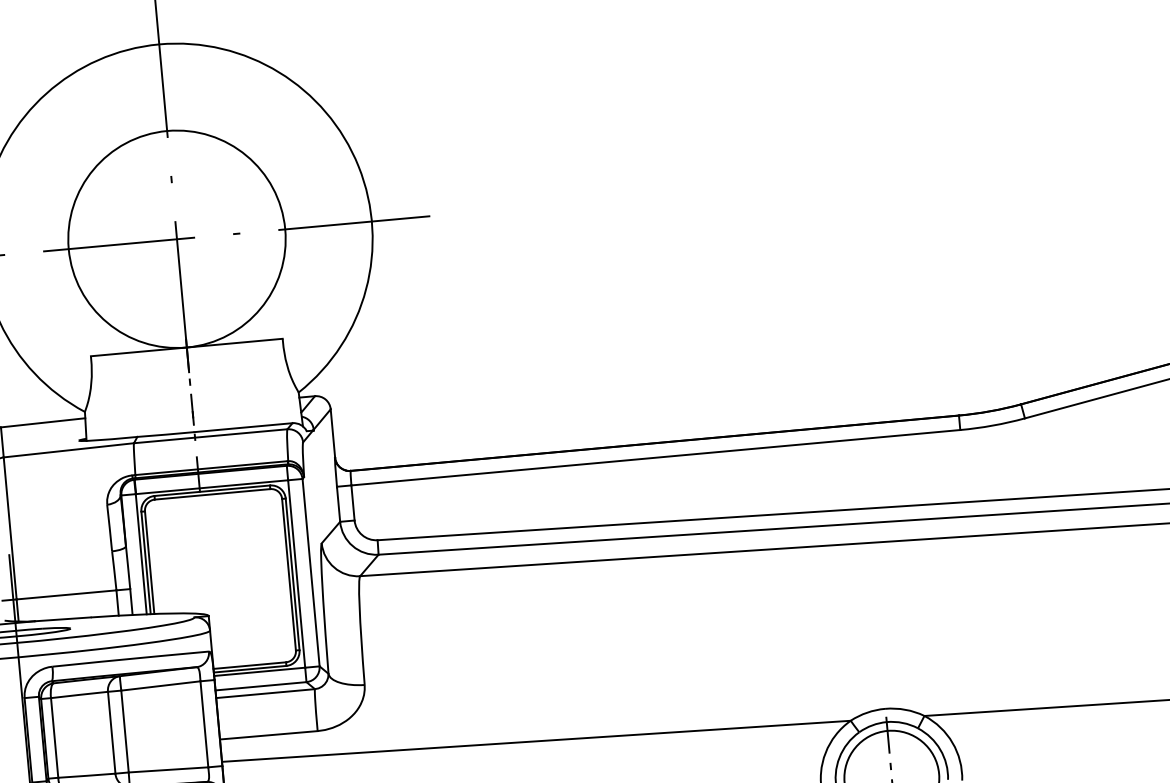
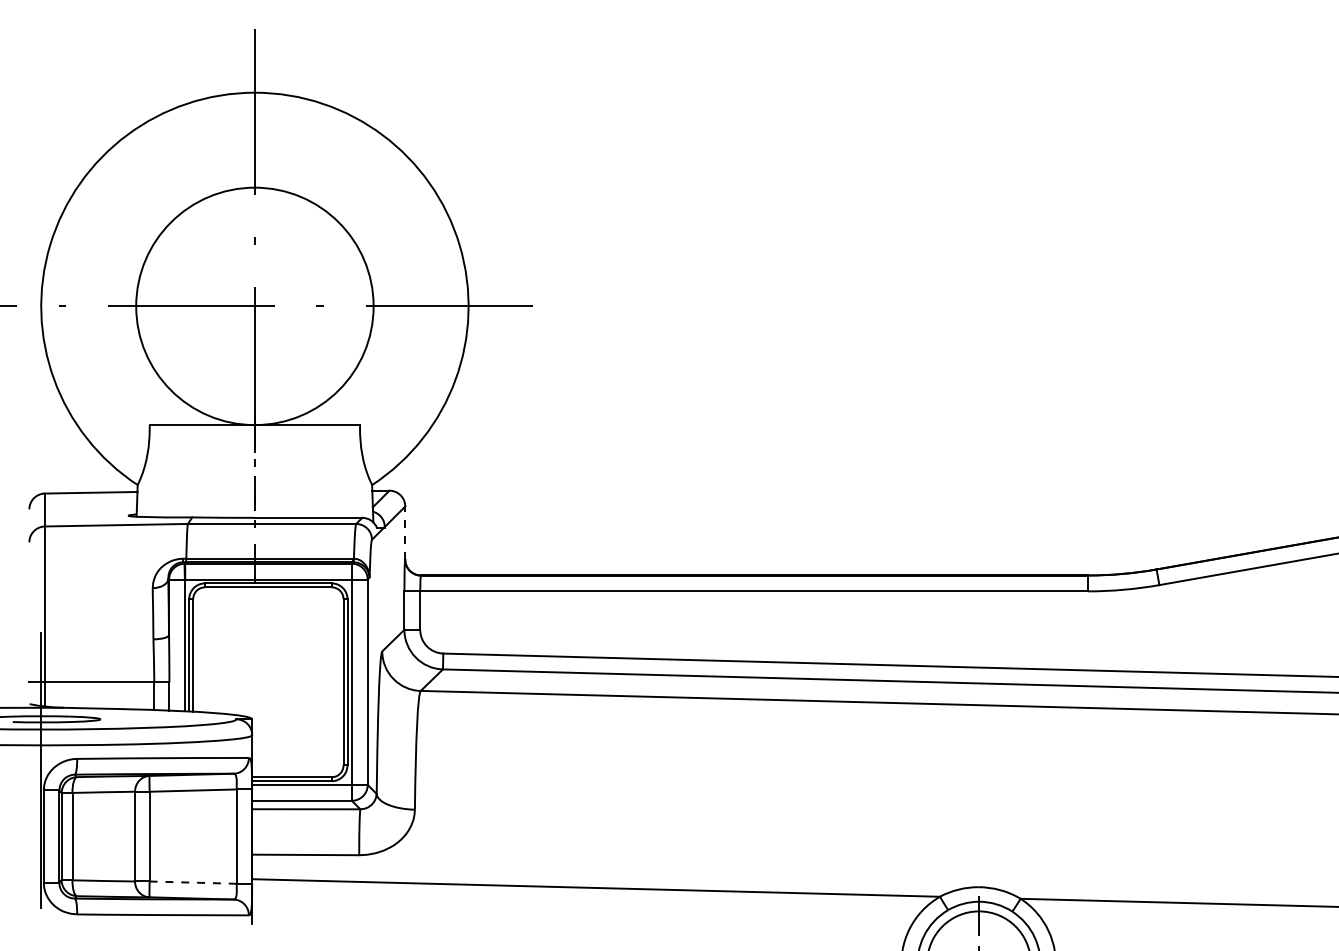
line: (333, 433) -> (405, 533), solid -> dashed
line: (168, 769) -> (193, 882), solid -> dashed

